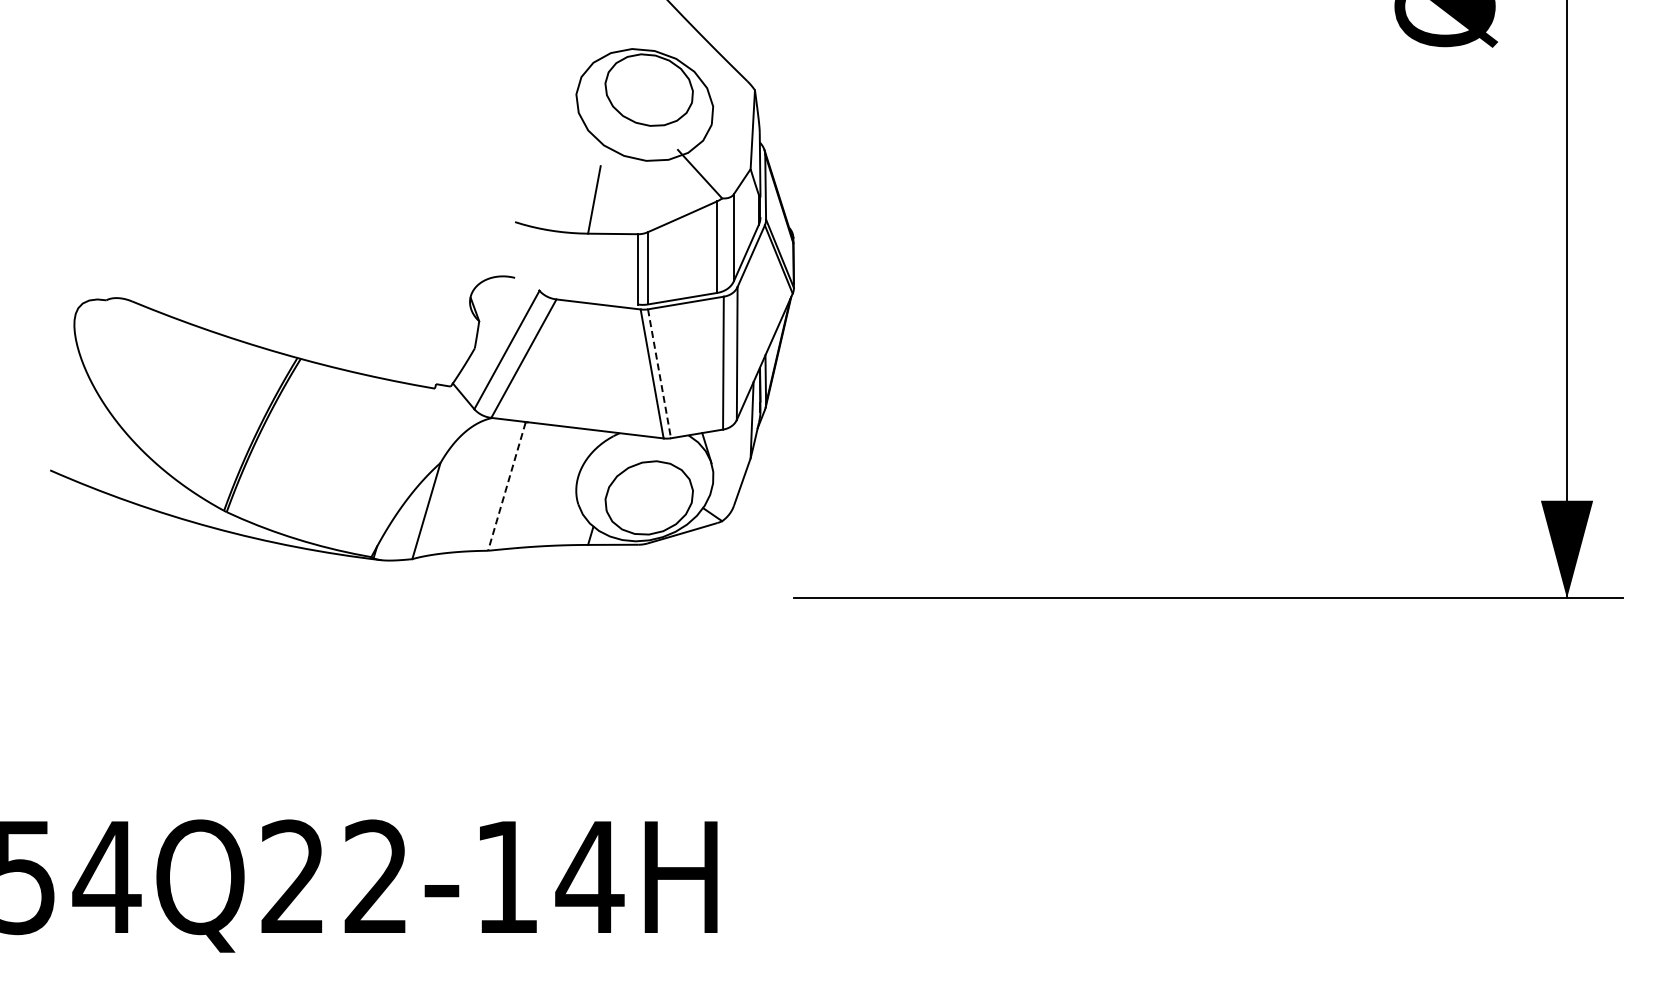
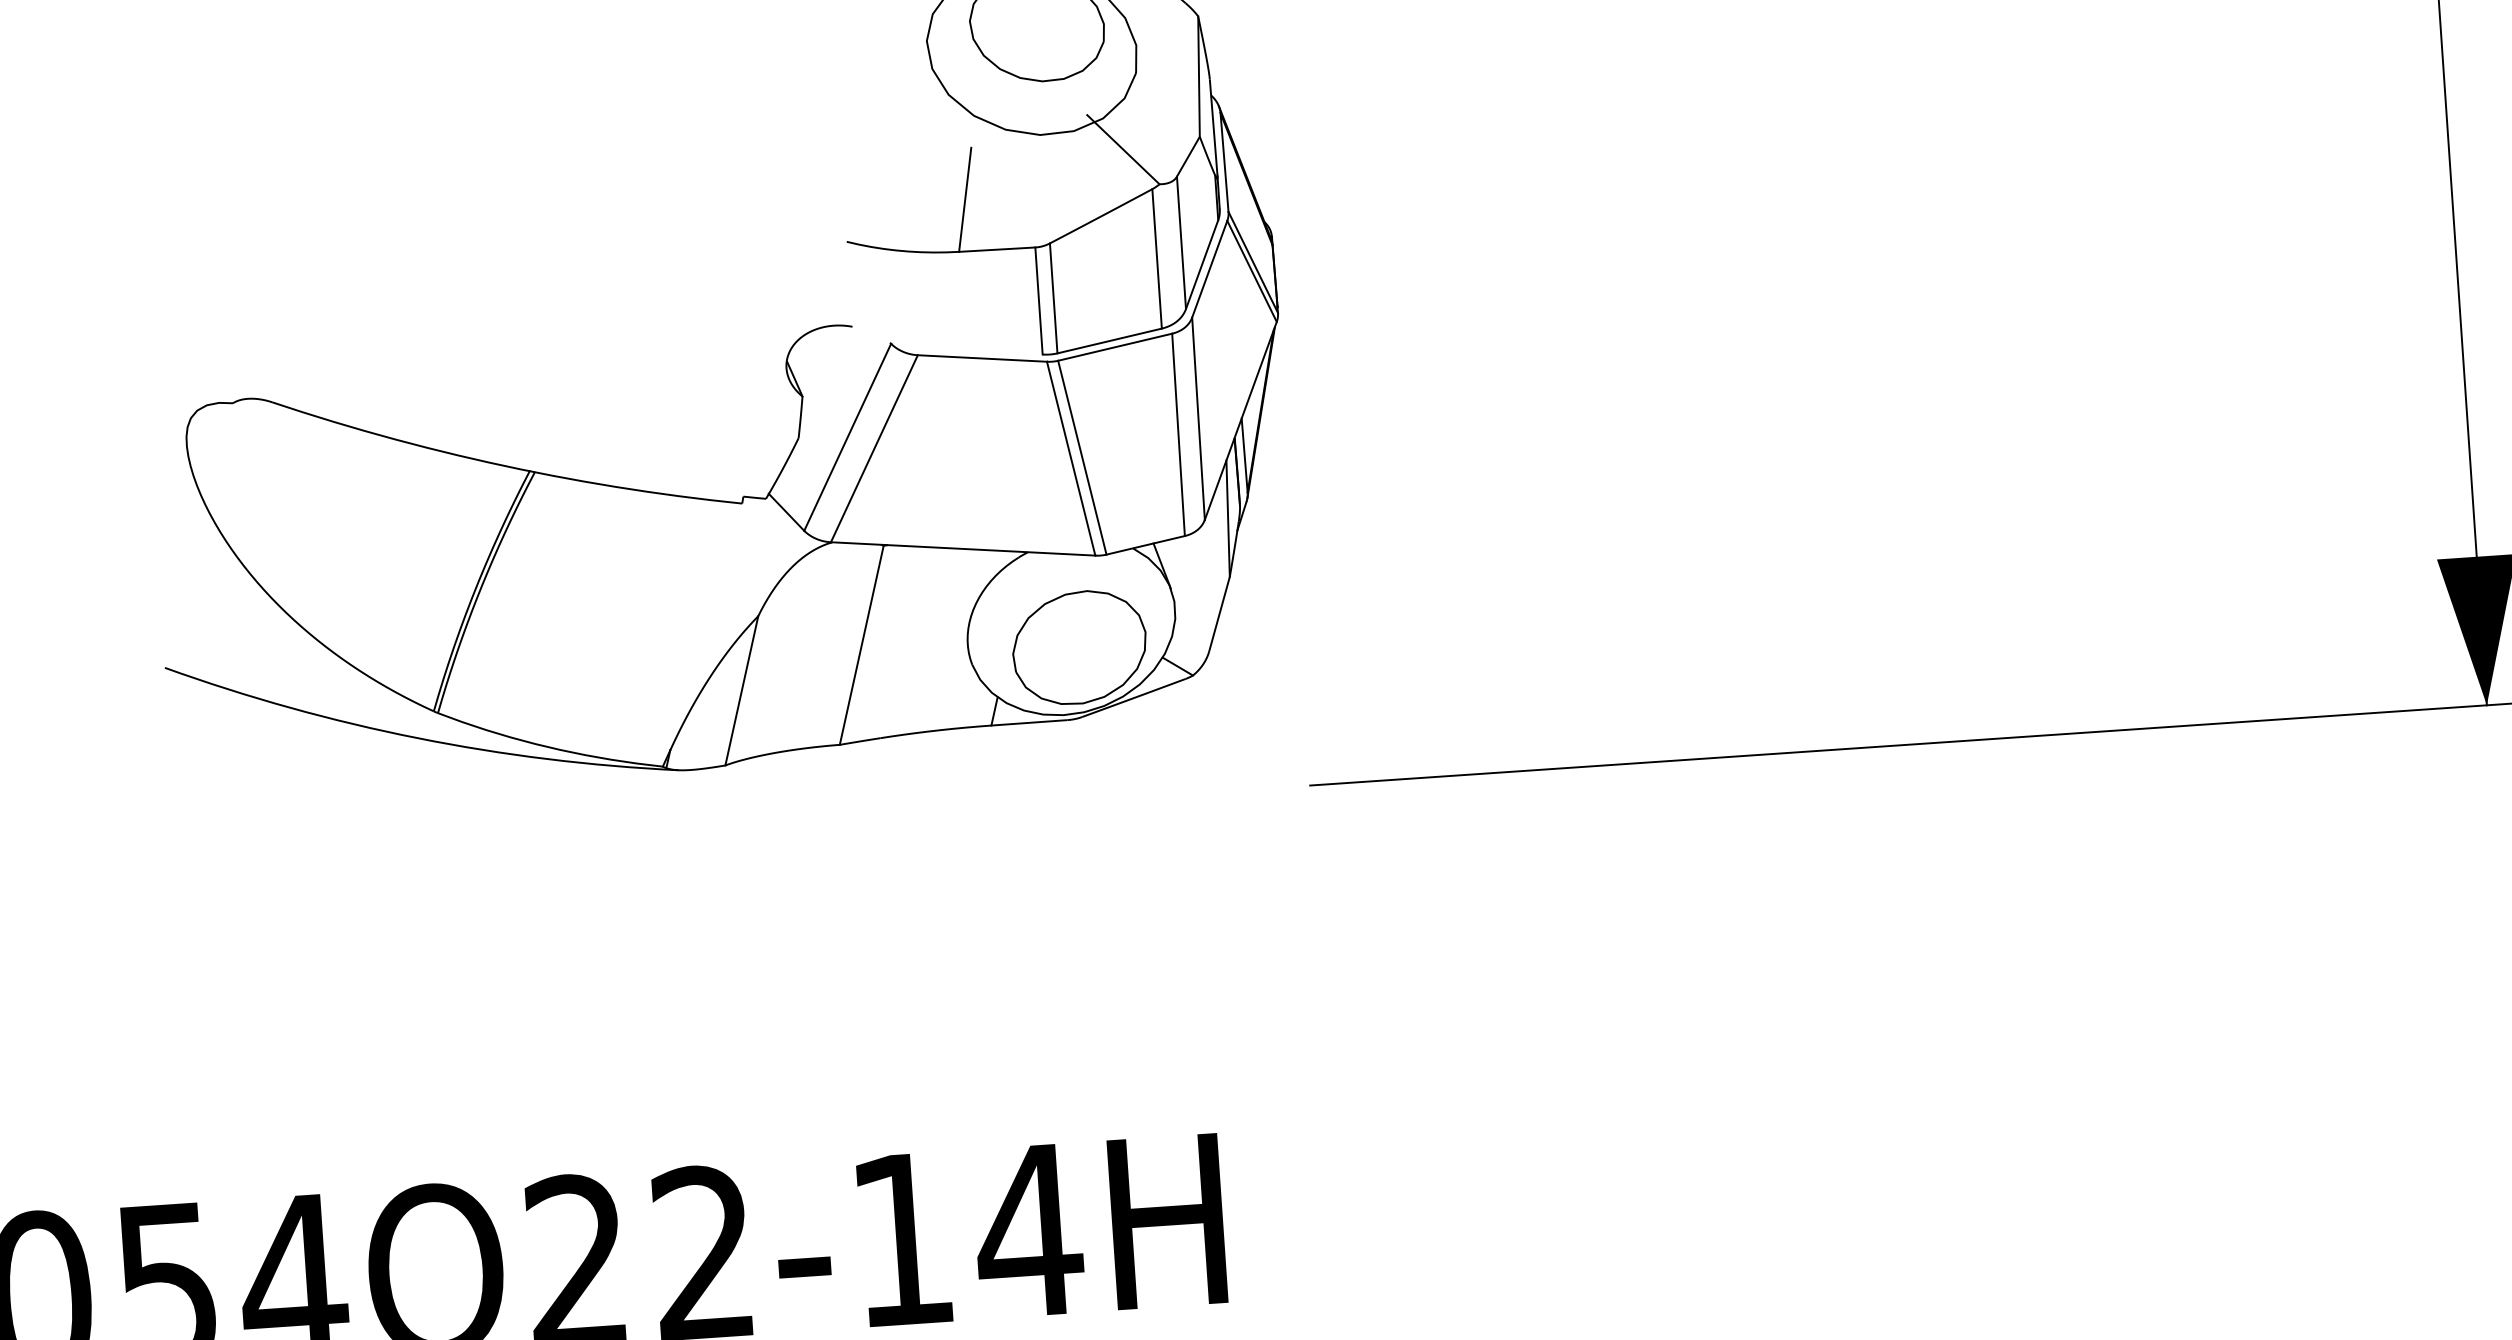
line: (659, 374) -> (1082, 458), dashed -> solid
line: (506, 486) -> (861, 645), dashed -> solid

